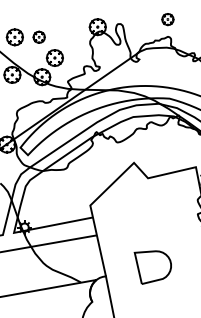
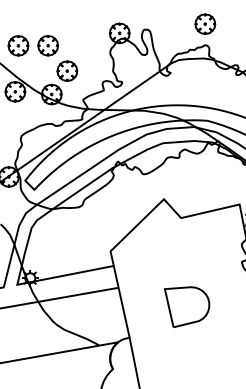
part: (168, 19) -> (205, 23), size x1.43
part: (38, 37) -> (47, 45), size x1.43
part: (152, 267) -> (186, 306), moved

